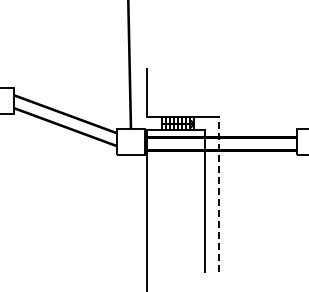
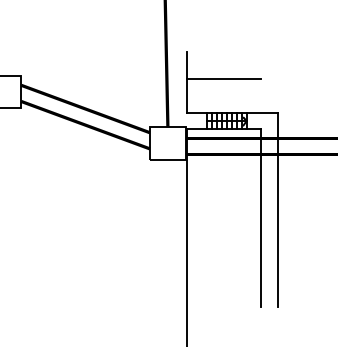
line: (175, 90) -> (223, 79), added
line: (218, 194) -> (277, 209), dashed -> solid

